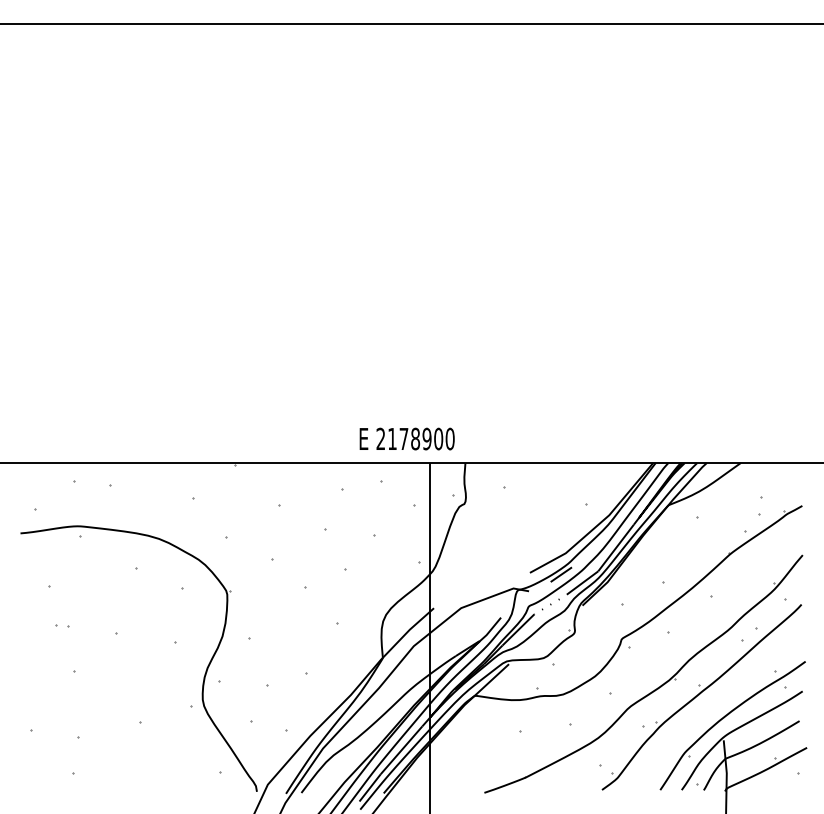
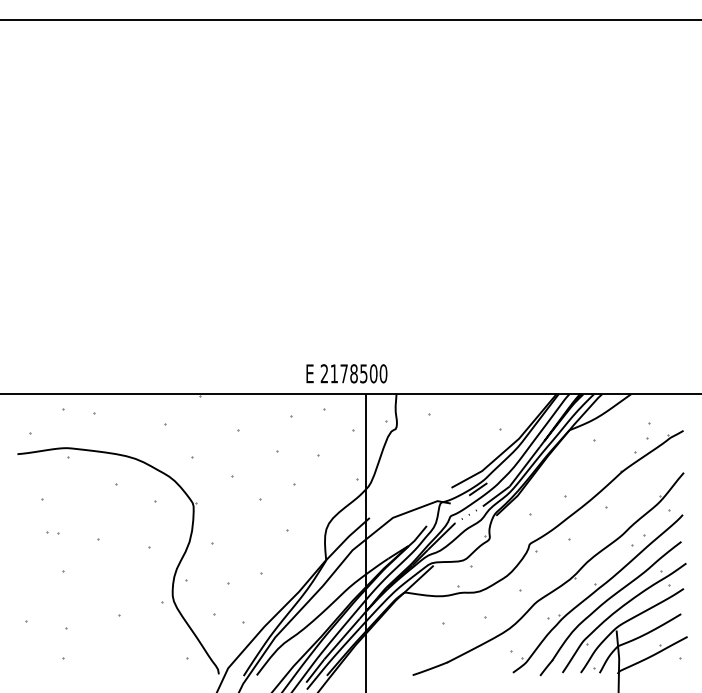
text: (426, 438) -> (363, 373), 2178900 -> 2178500
part: (710, 708) -> (605, 603), added

